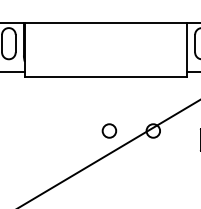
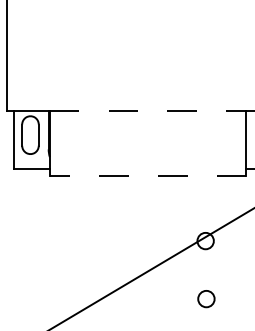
line: (106, 23) -> (148, 110), solid -> dashed
line: (105, 77) -> (147, 176), solid -> dashed
circle: (109, 131) -> (206, 299), moved

